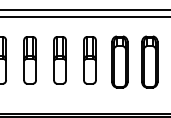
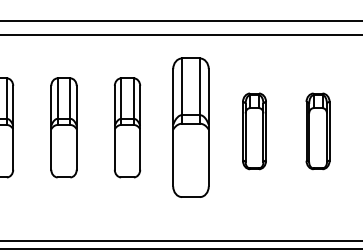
part: (89, 60) -> (189, 128), size x1.4
part: (119, 61) -> (253, 130), size x0.7
part: (149, 61) -> (317, 130), size x0.7

